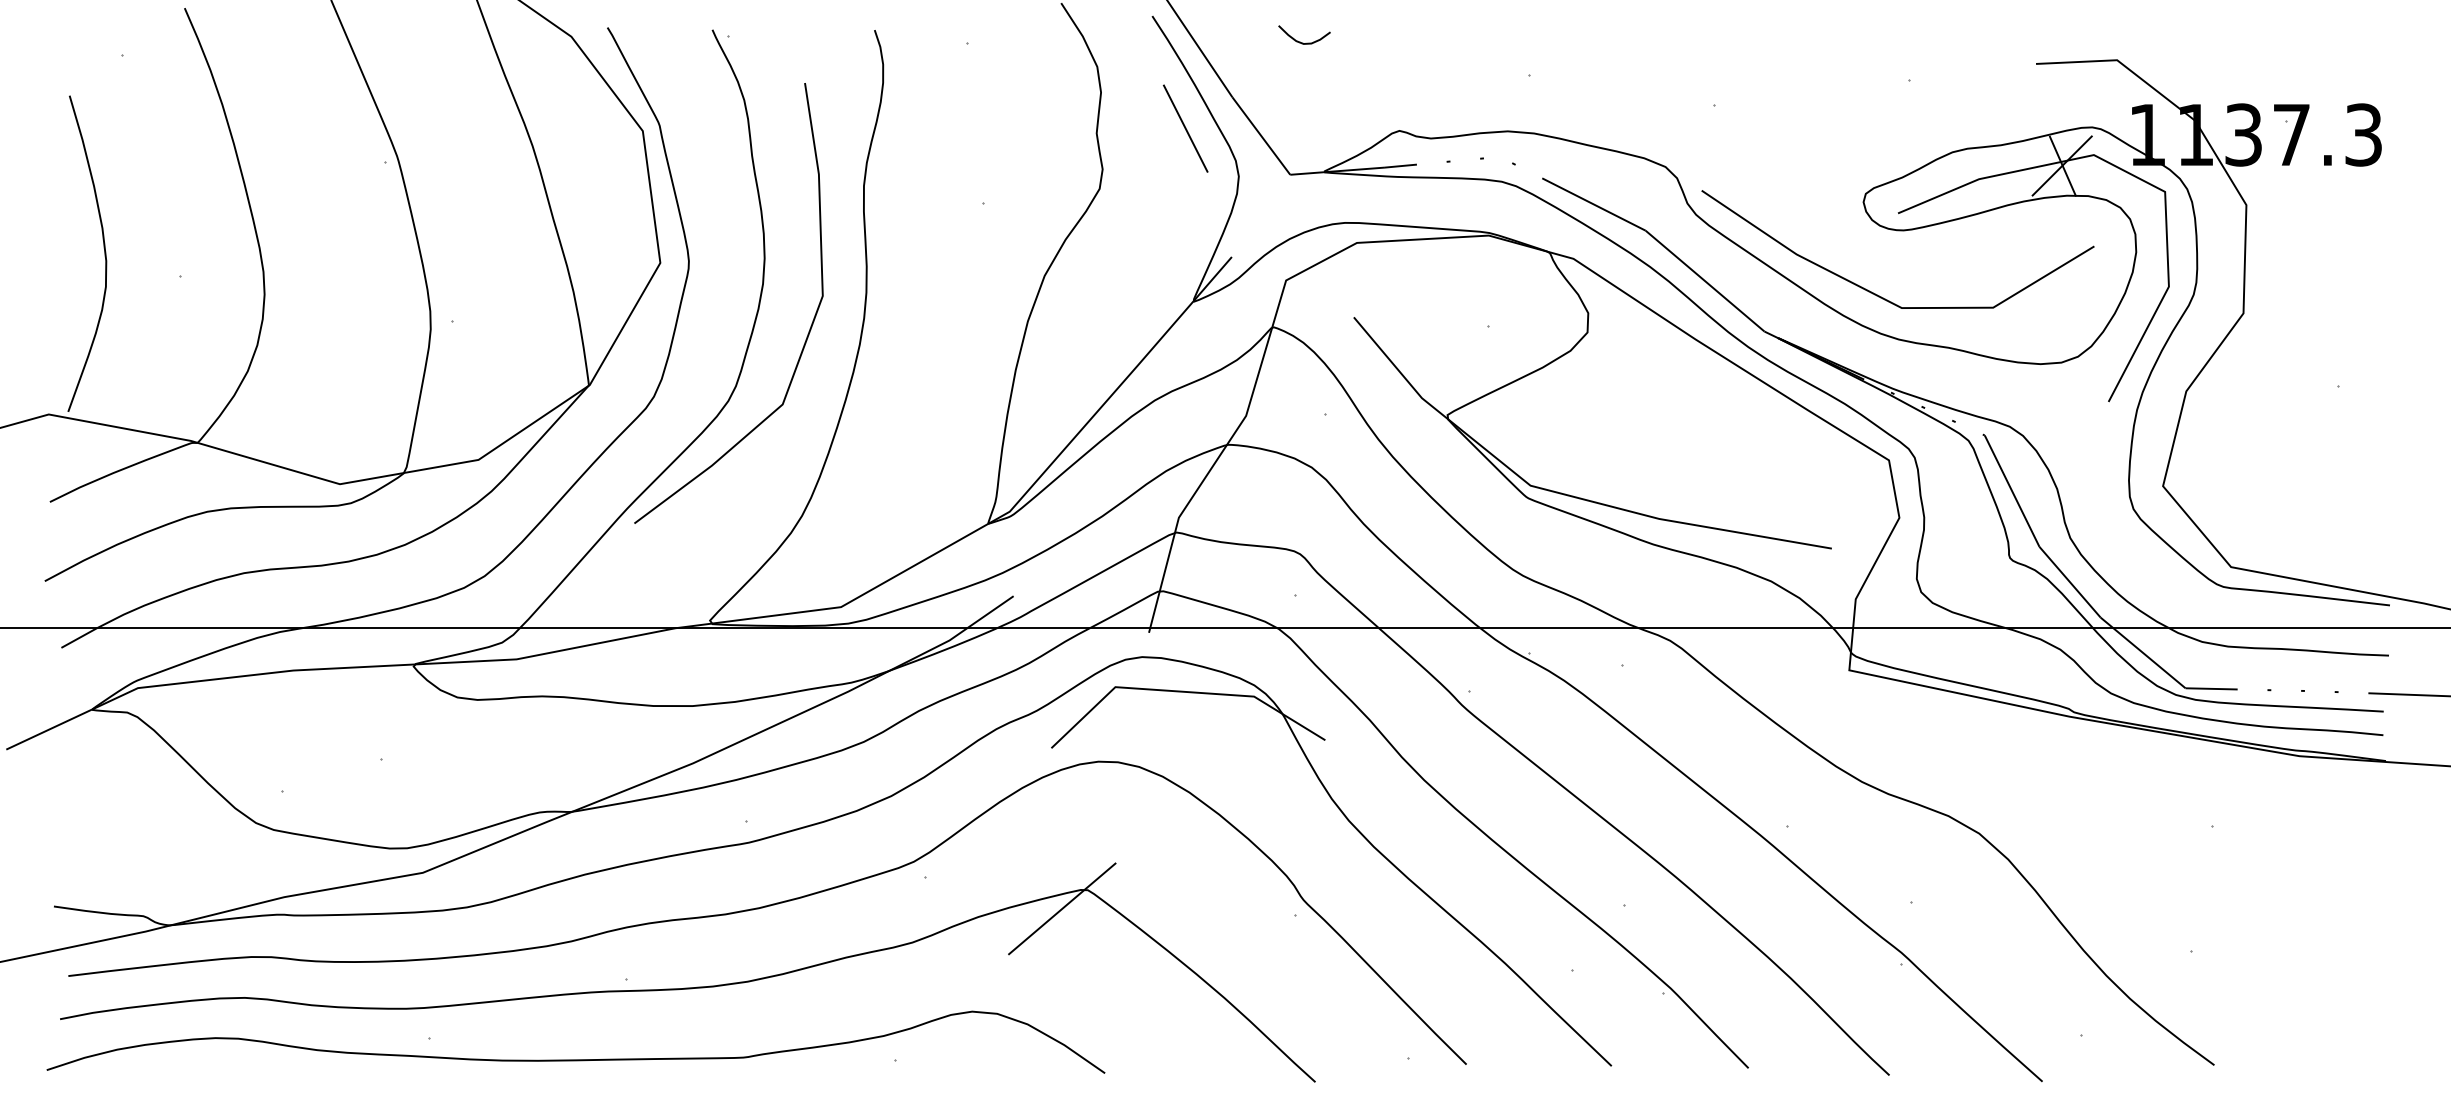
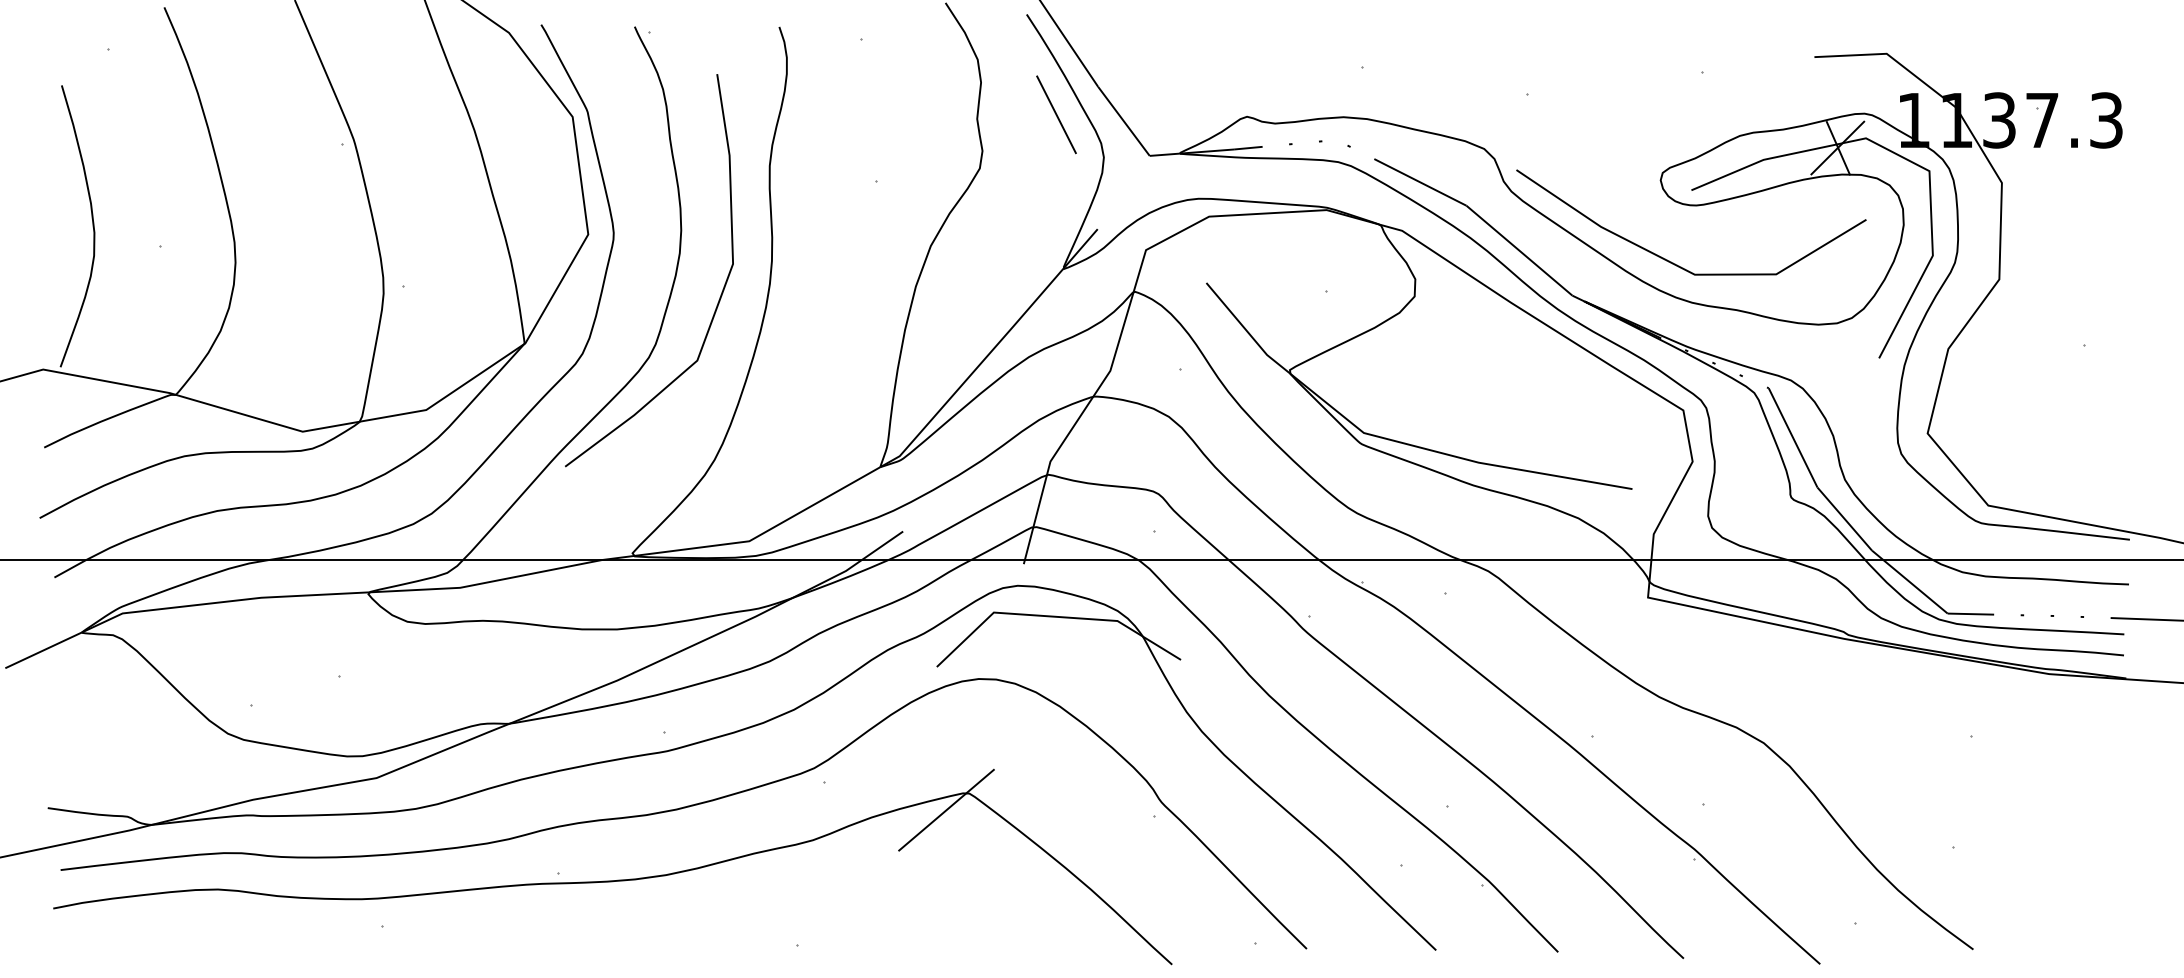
curve: (1300, 41) -> (1158, 37), removed
curve: (575, 1059) -> (512, 944), removed

